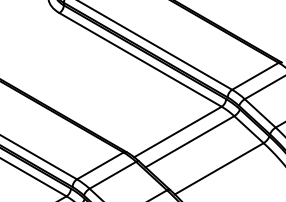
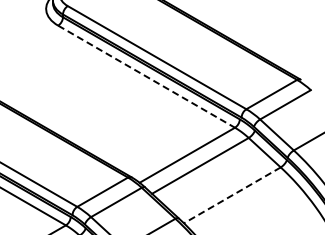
line: (141, 59) -> (147, 76), solid -> dashed
line: (219, 168) -> (232, 195), solid -> dashed

